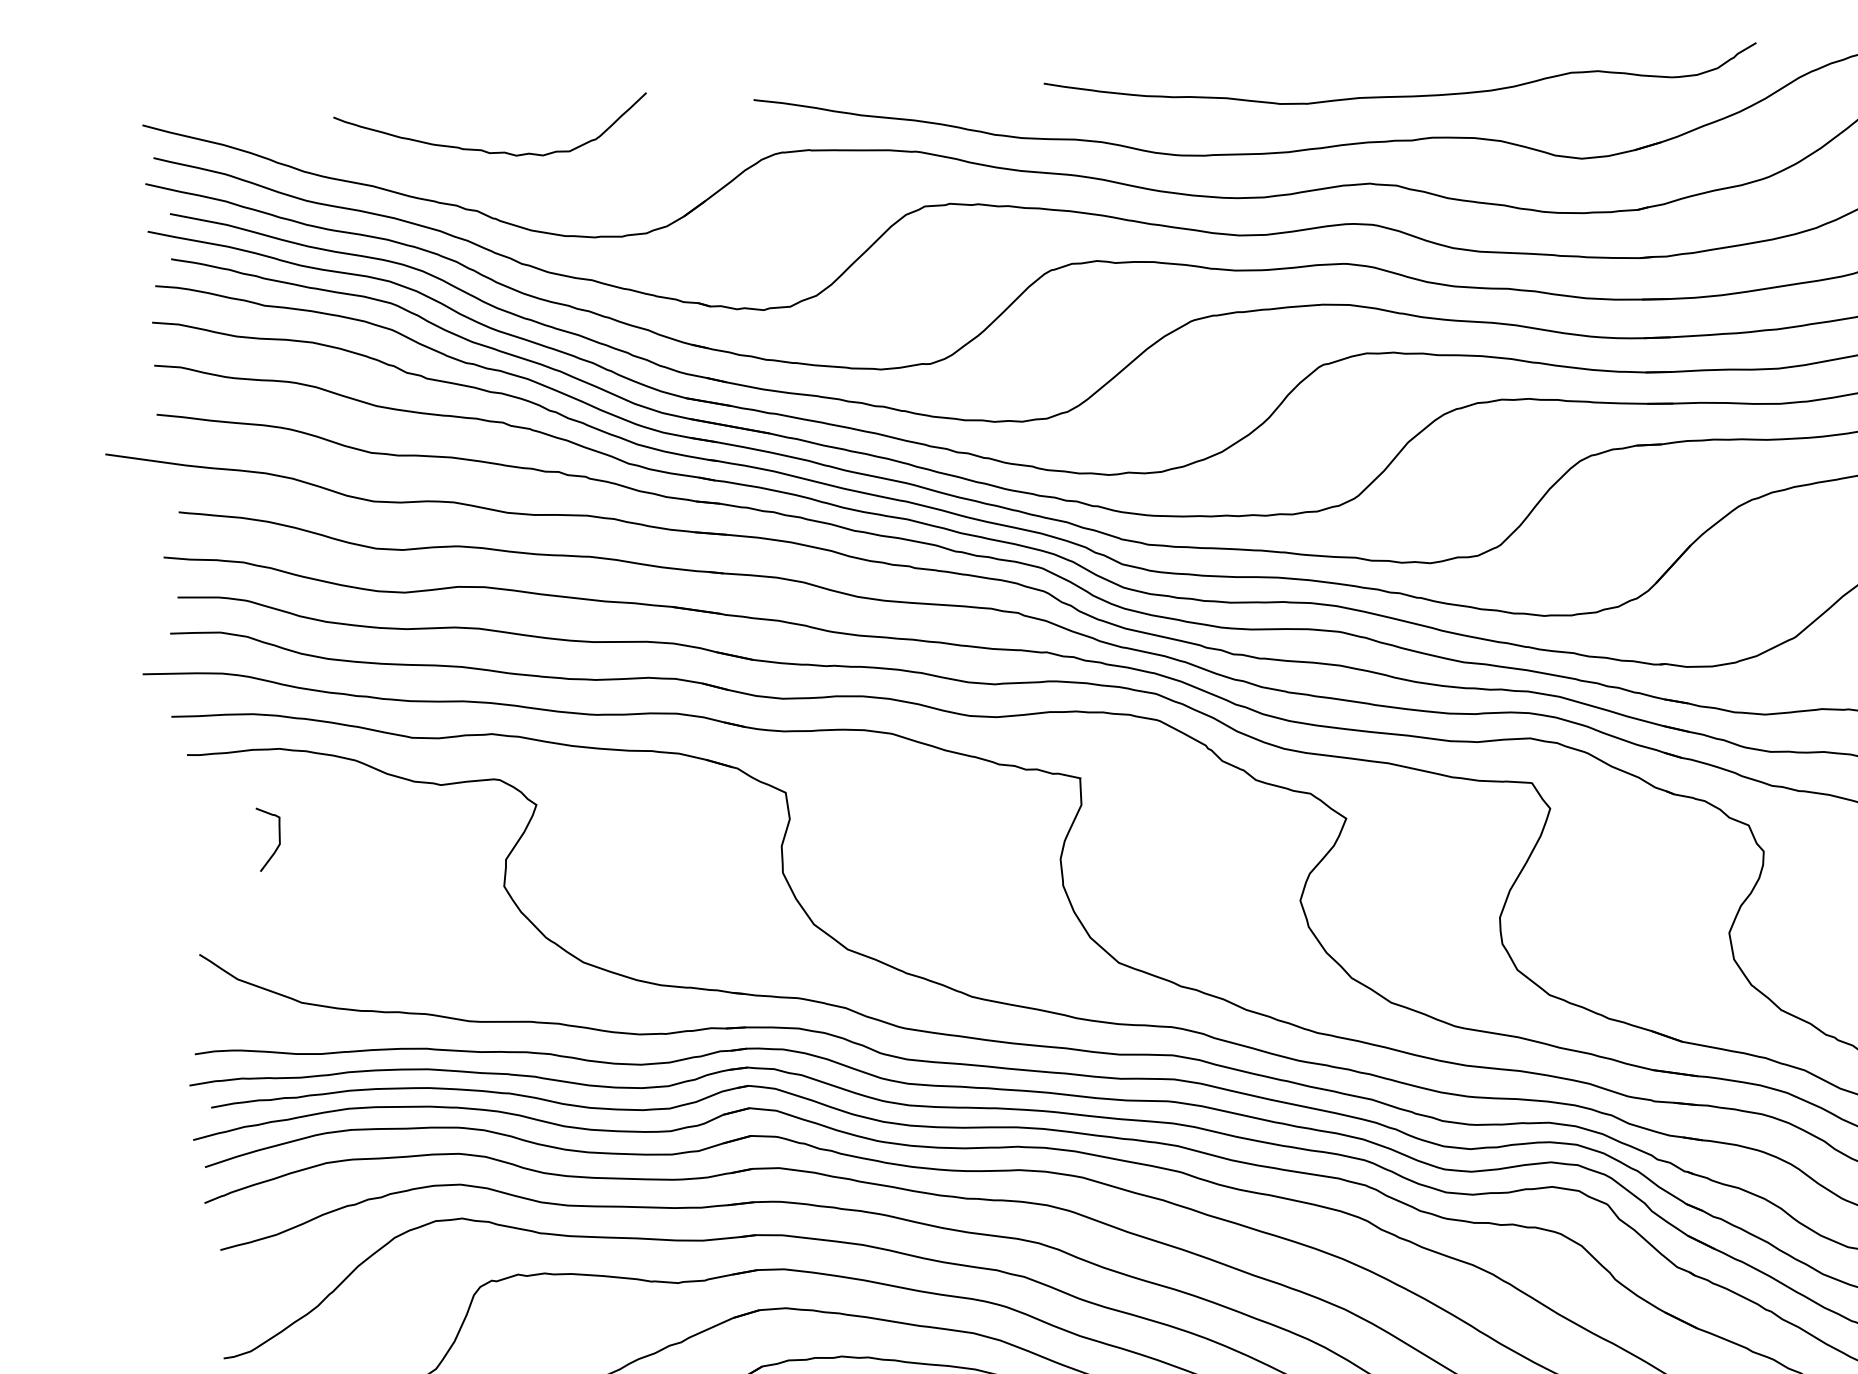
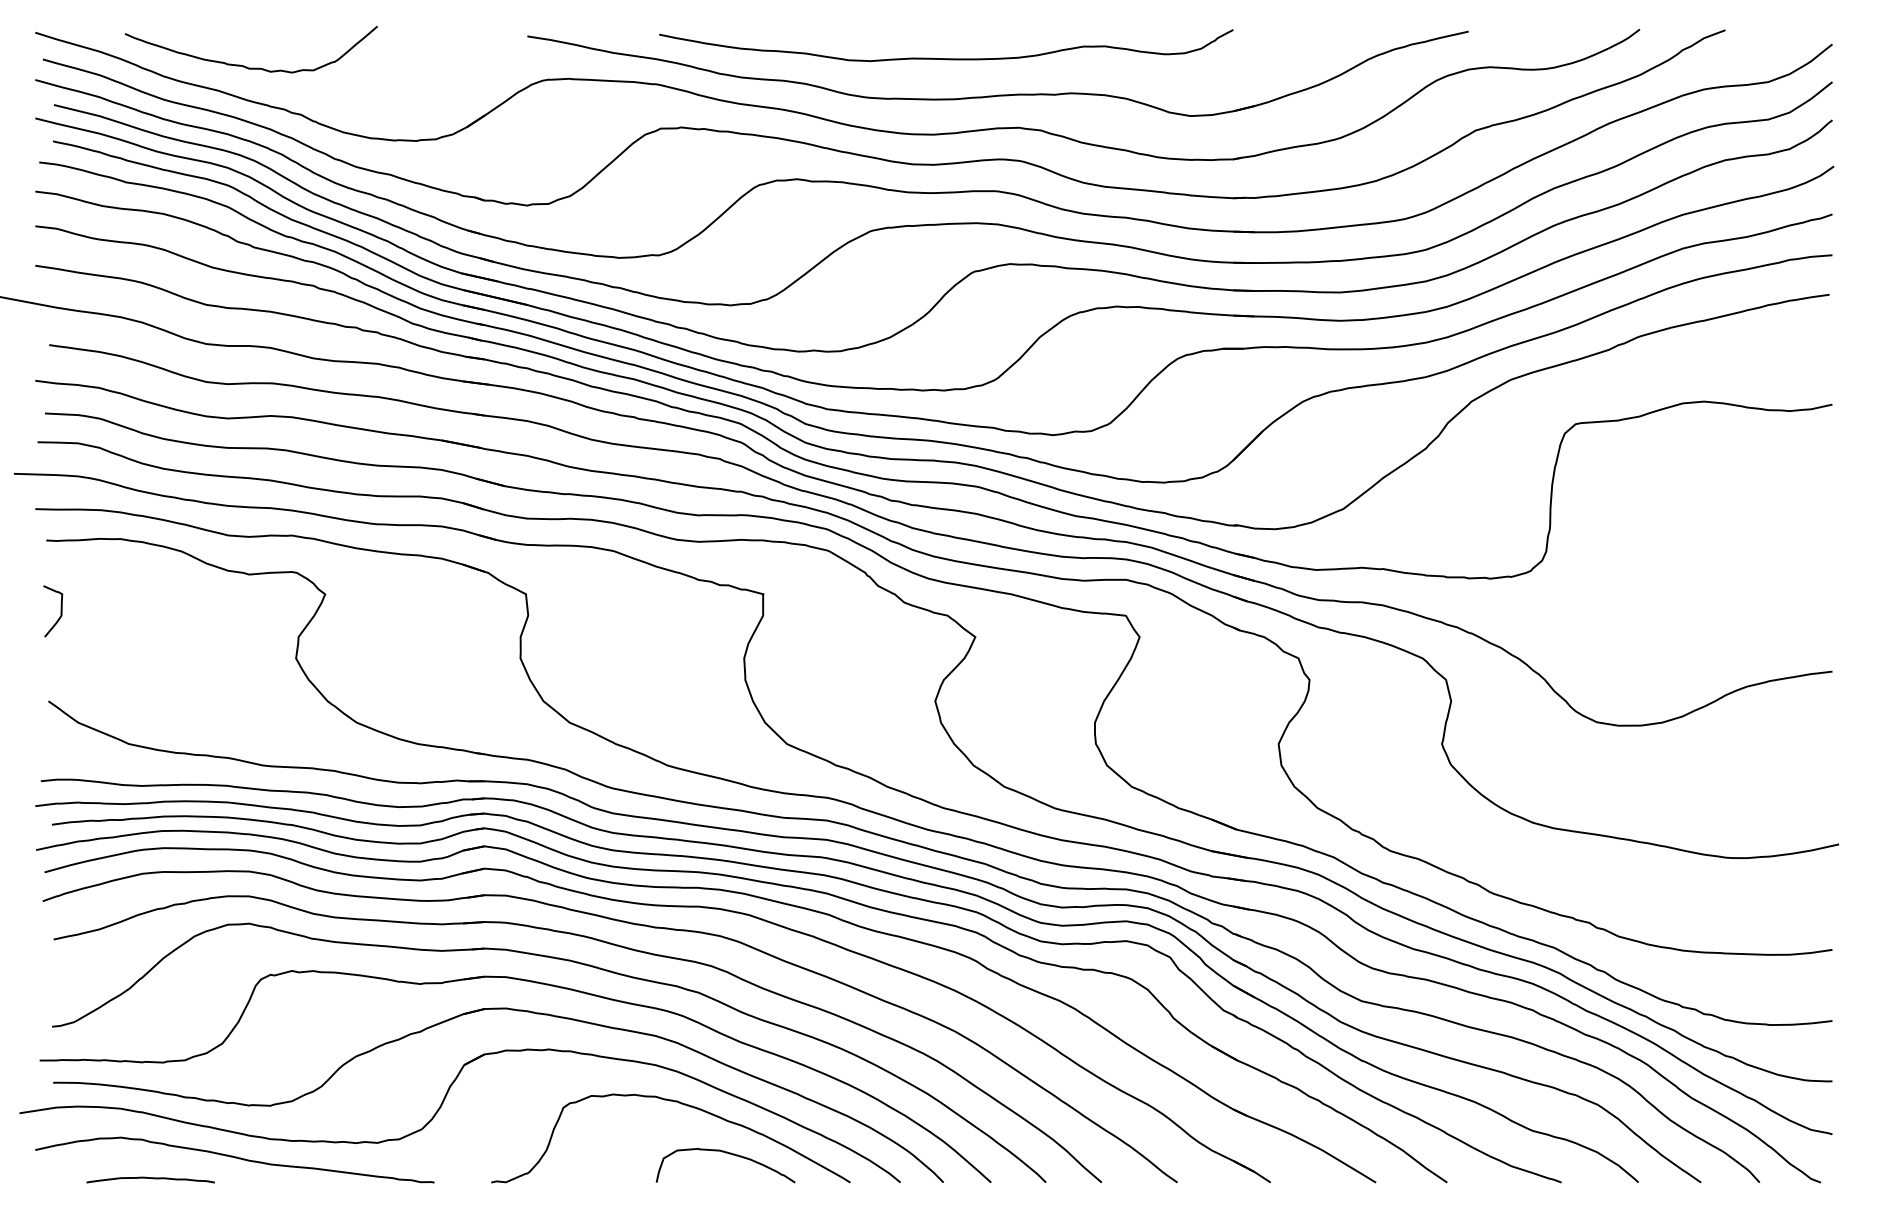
curve: (1401, 95) -> (946, 58), moved
curve: (483, 149) -> (244, 65), moved
curve: (278, 839) -> (60, 611), moved

